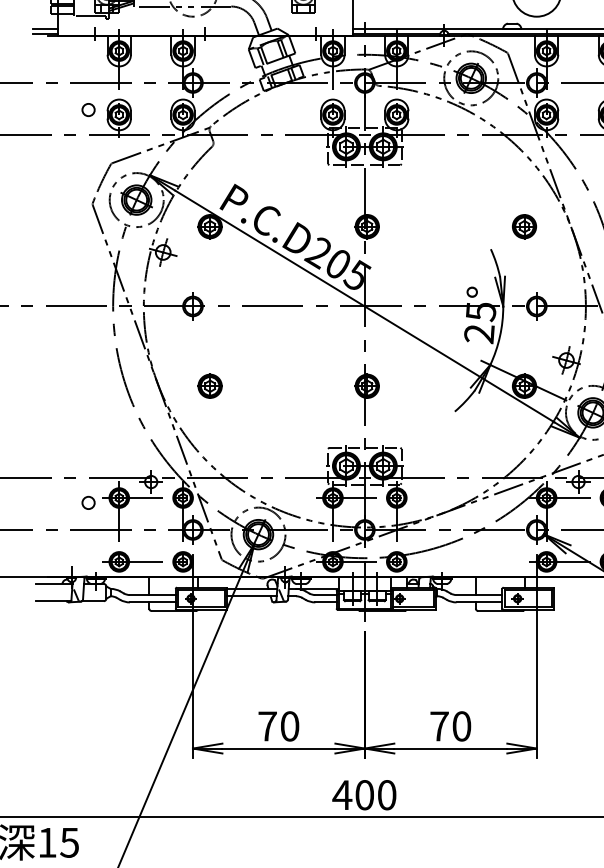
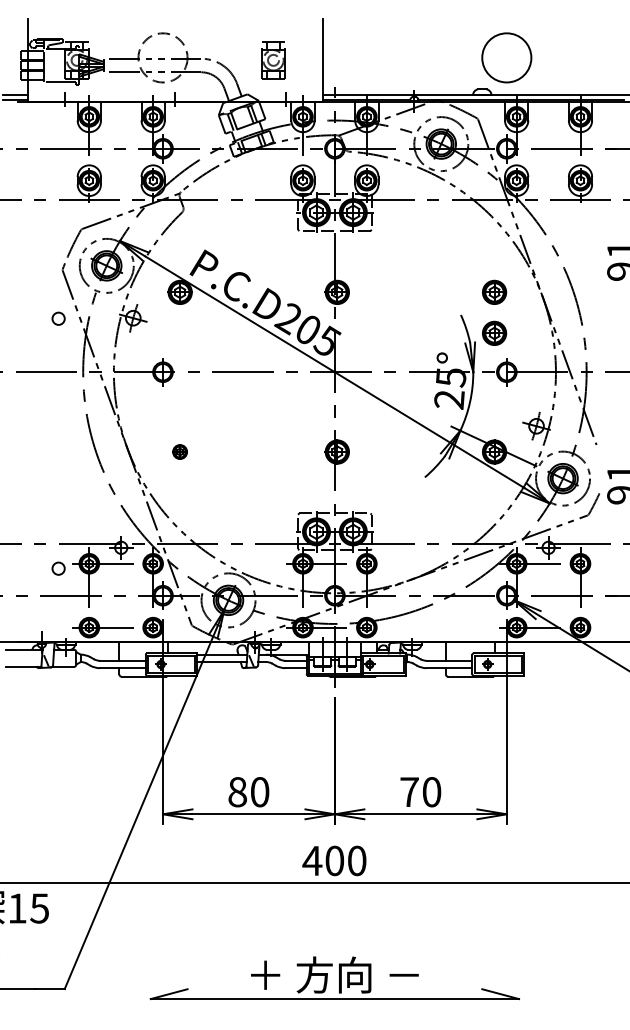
circle: (88, 109) -> (58, 318), moved
part: (524, 266) -> (494, 332), added
part: (209, 385) -> (179, 451), size x0.6
text: (267, 726) -> (237, 792), 70 -> 80

